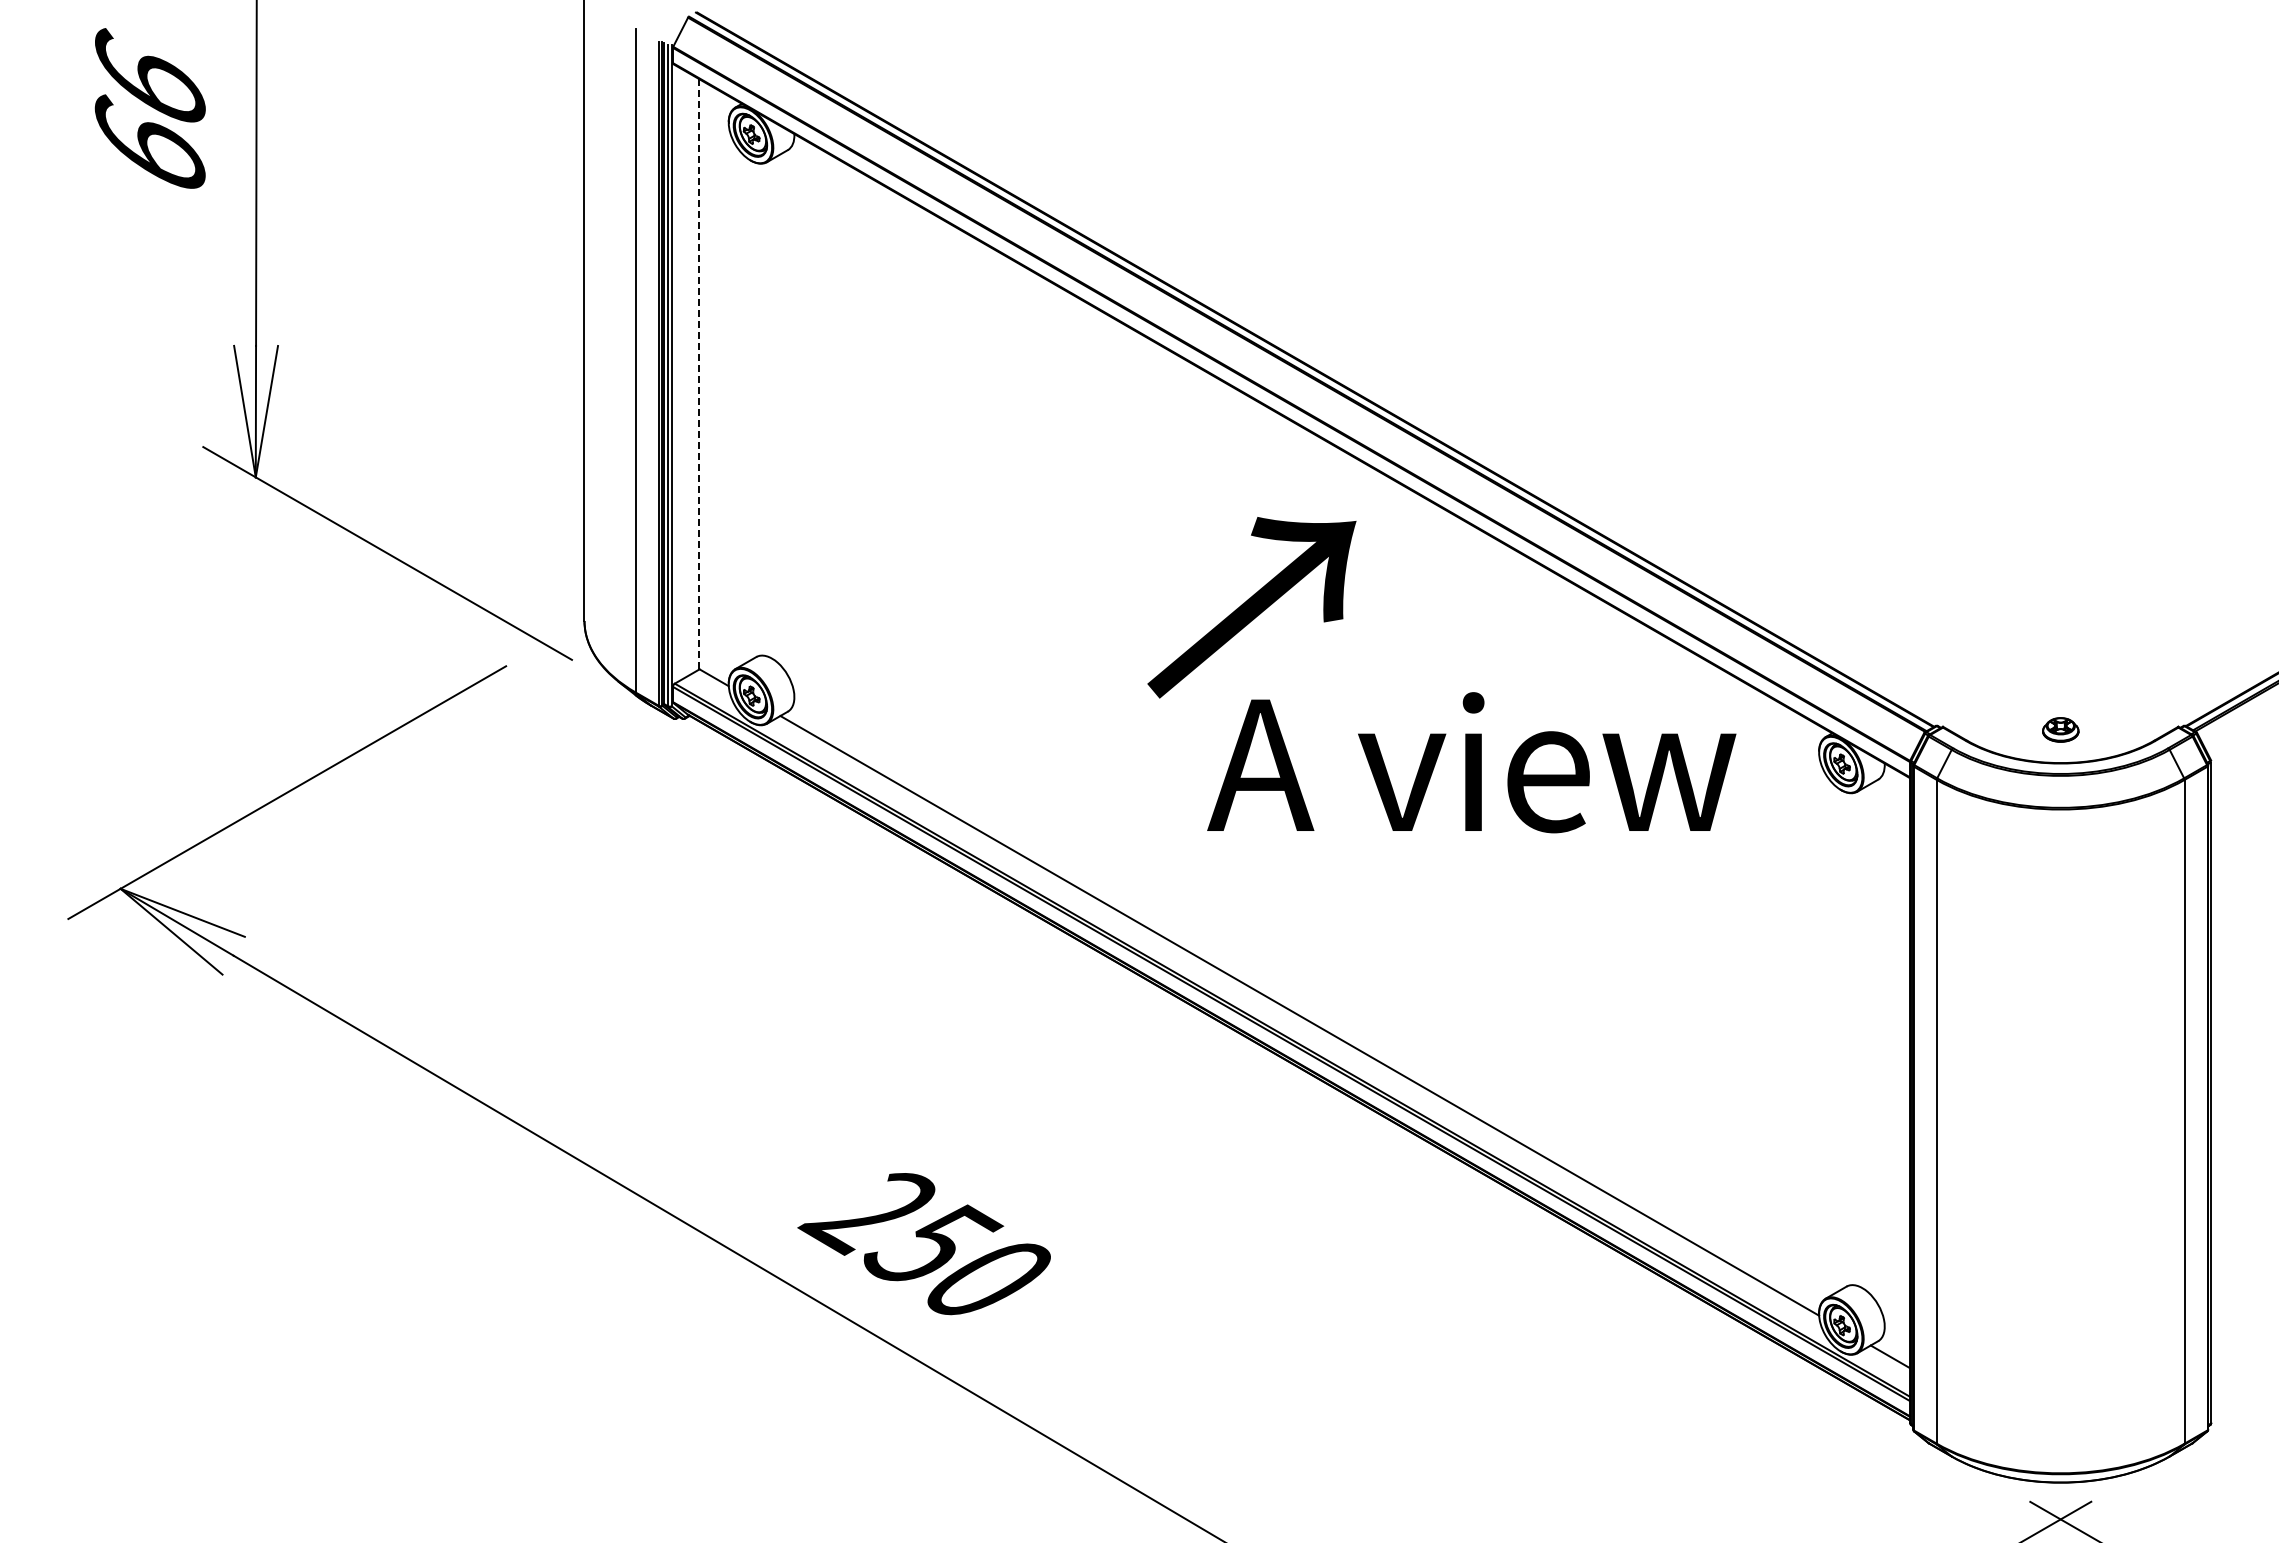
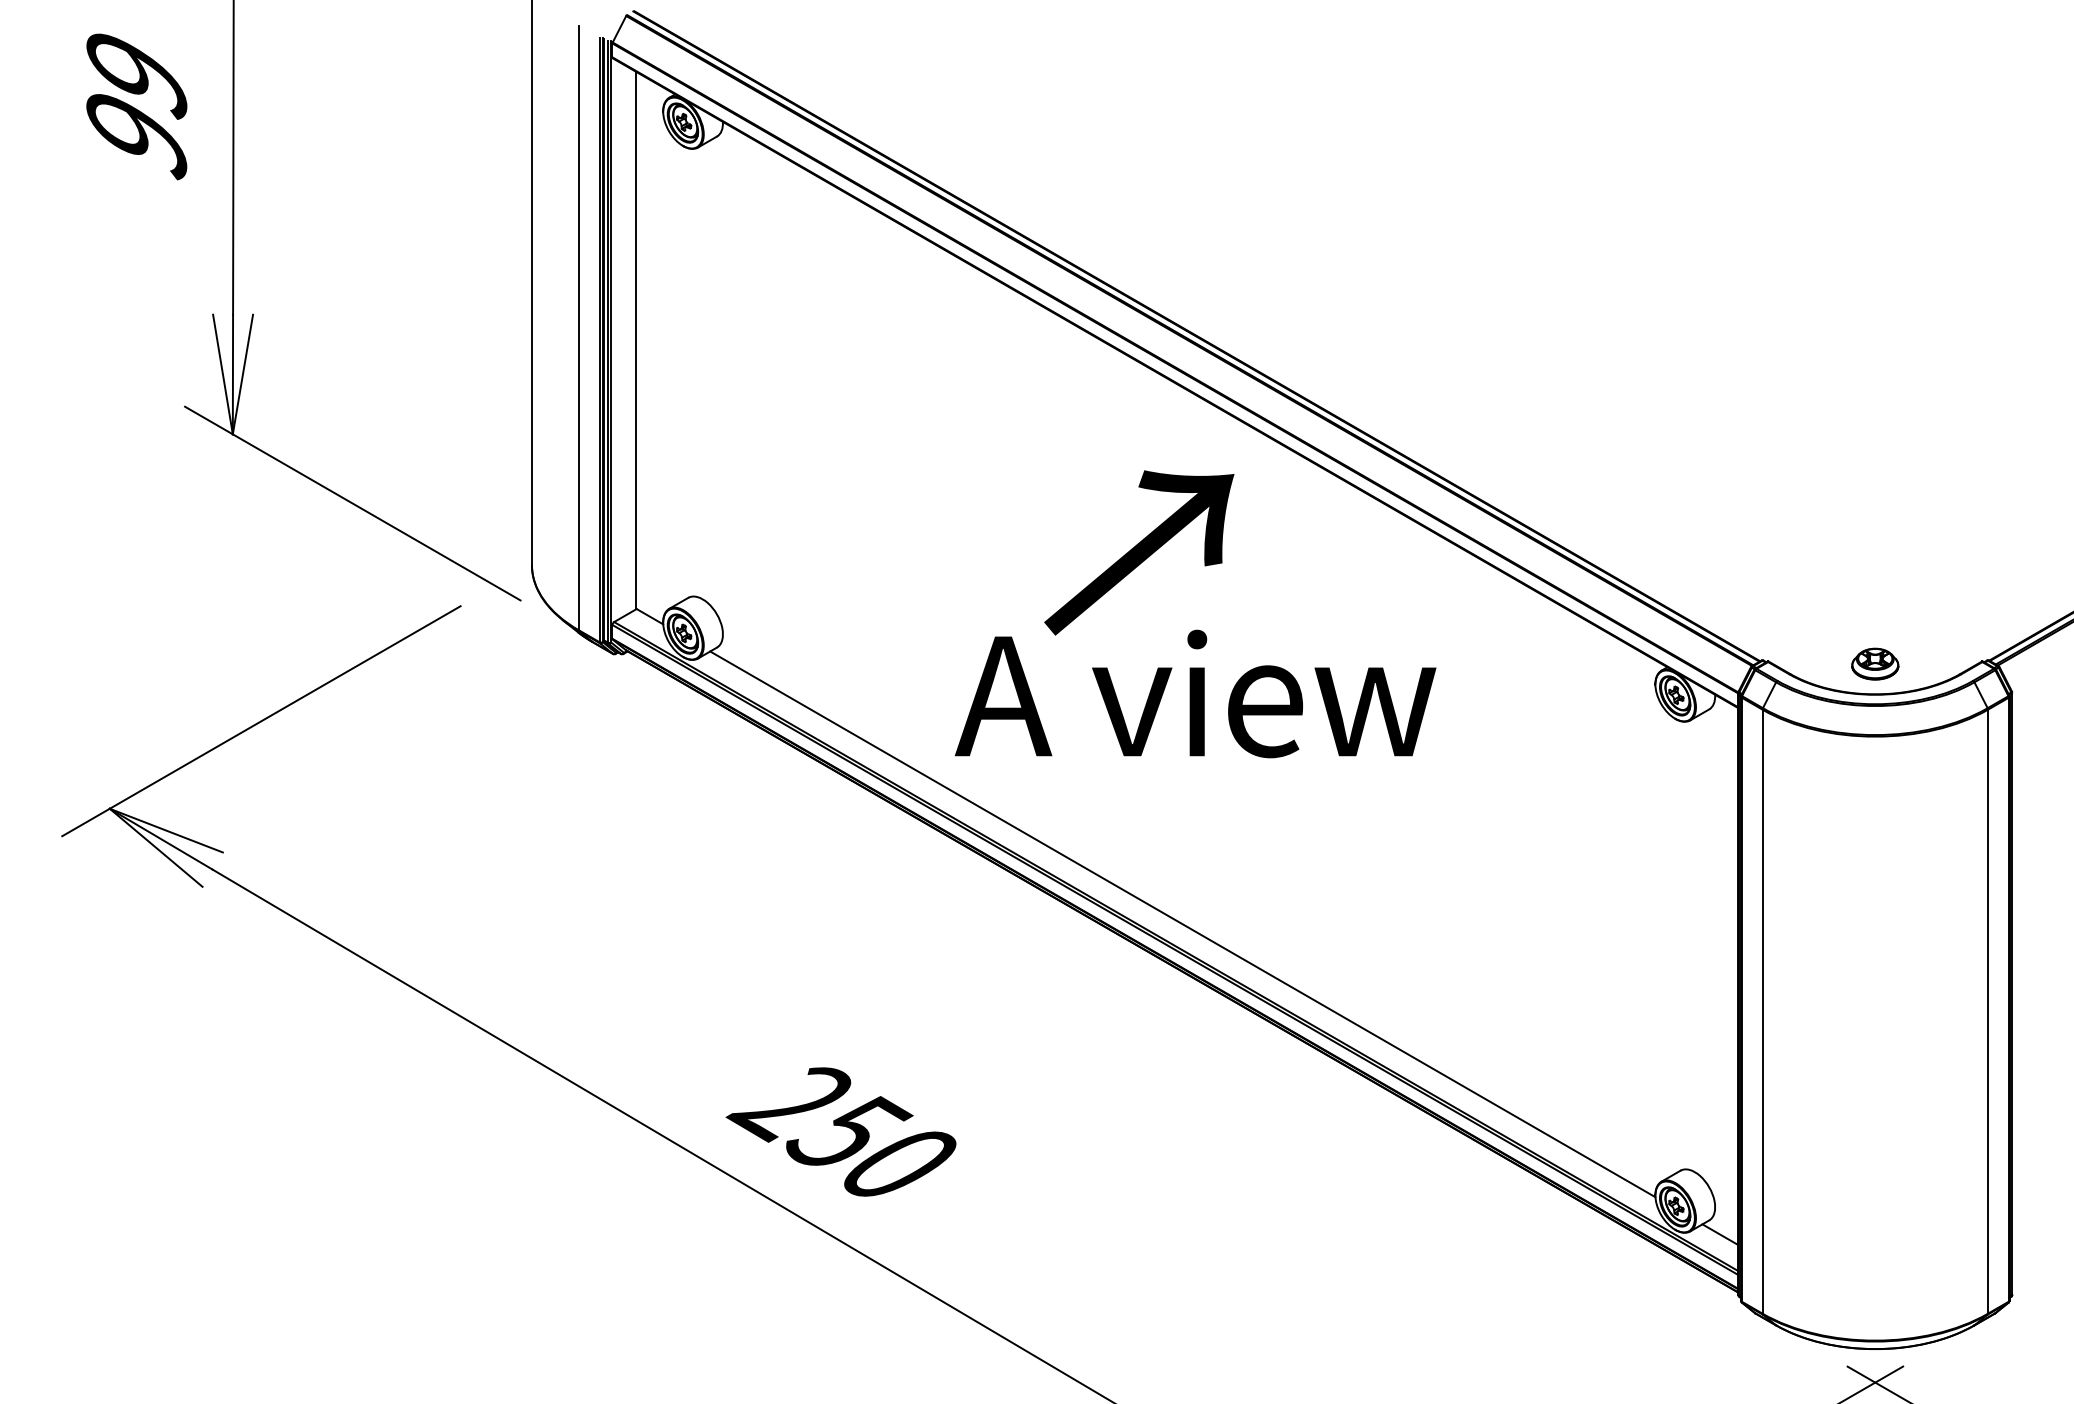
text: (149, 113) -> (136, 103), 66 -> 99
line: (699, 374) -> (636, 340), dashed -> solid
part: (2060, 729) -> (1875, 663), size x1.43
text: (1471, 762) -> (1195, 693), moved

